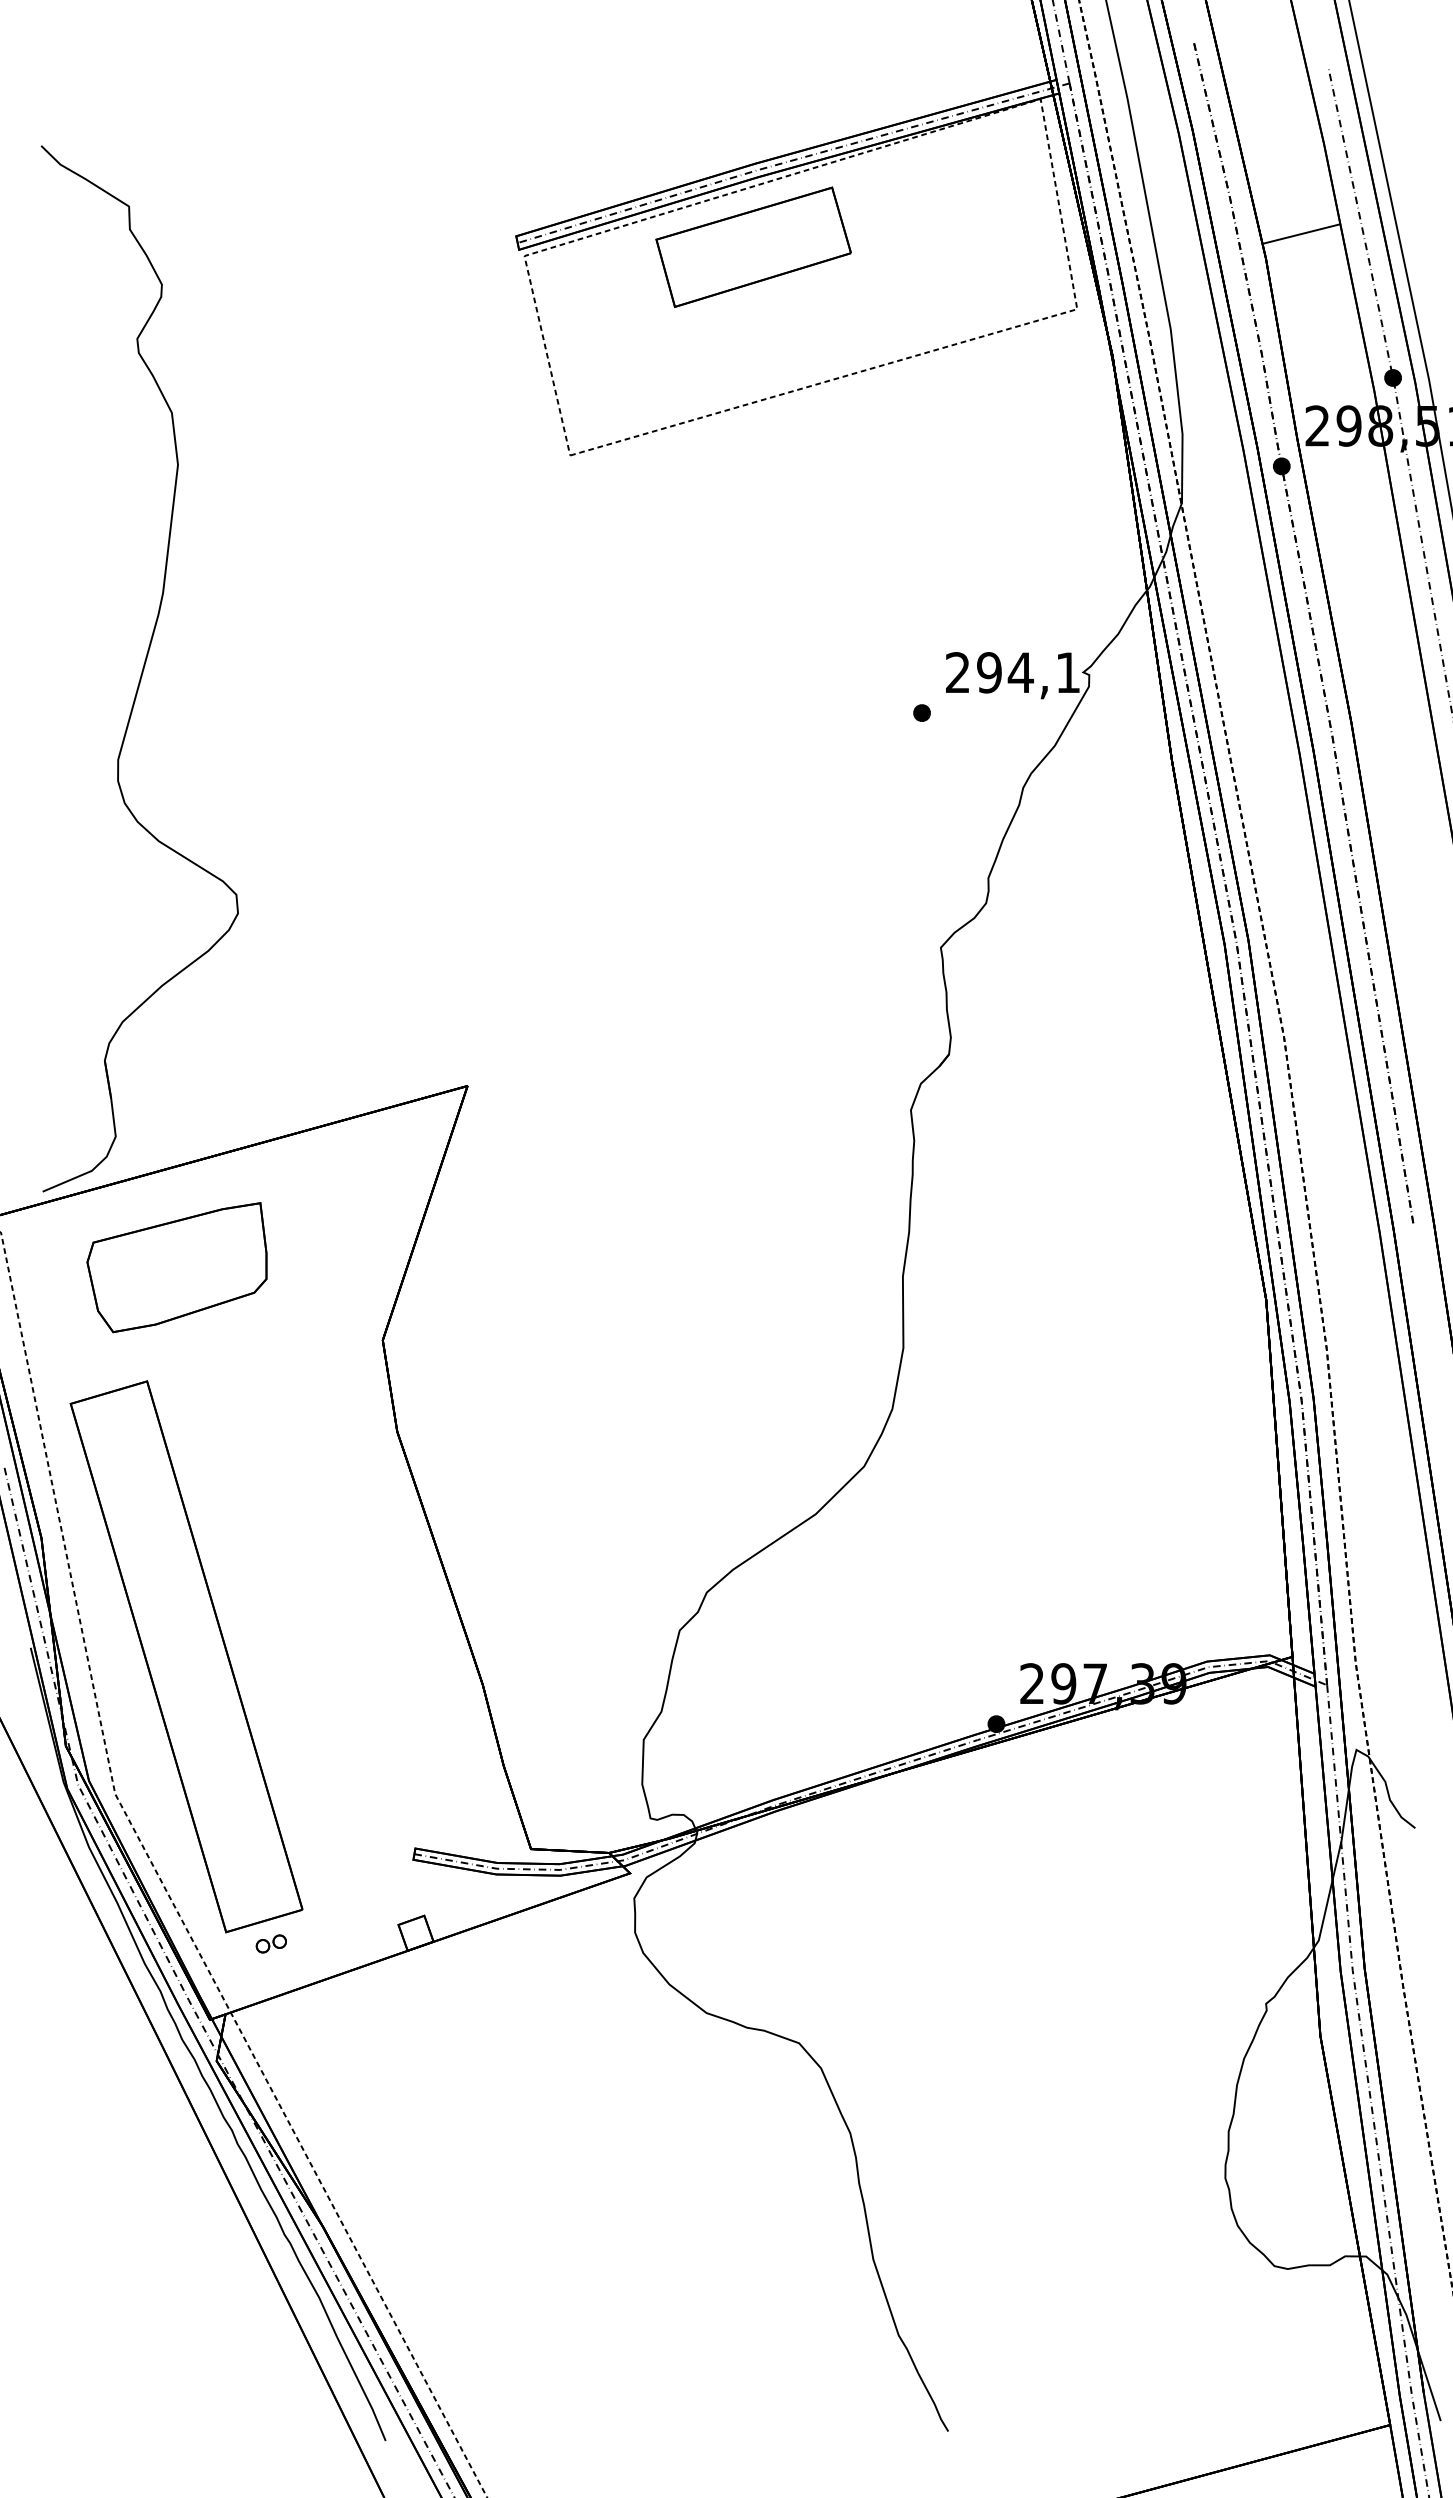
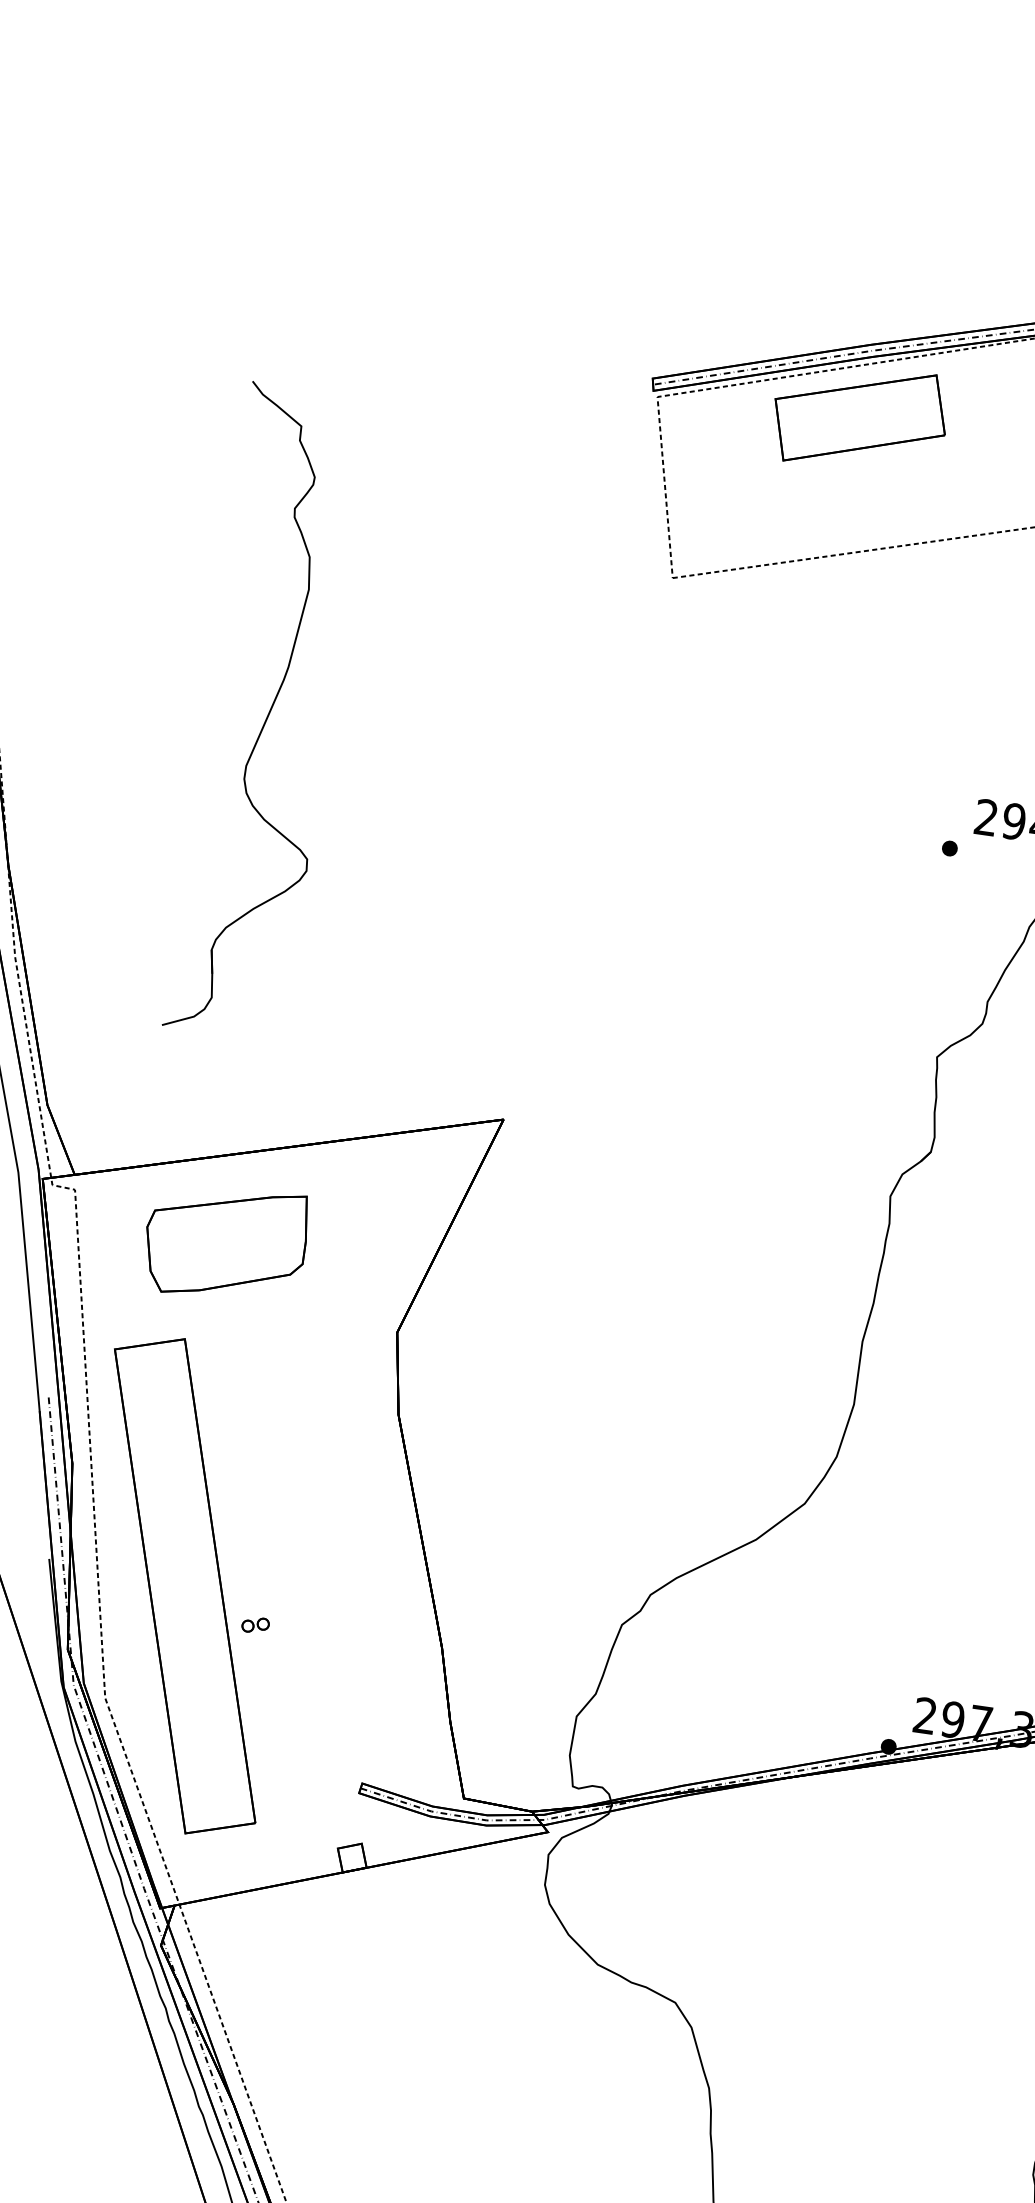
part: (139, 668) -> (267, 711), size x0.7
part: (270, 1943) -> (254, 1624), moved

